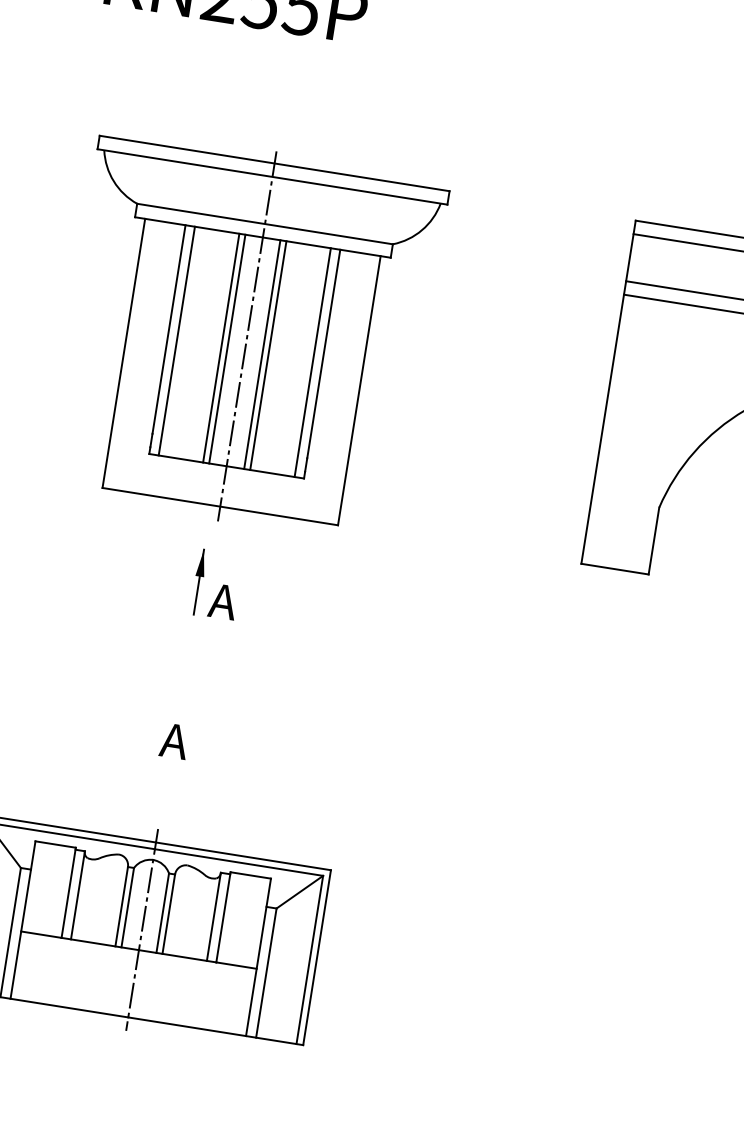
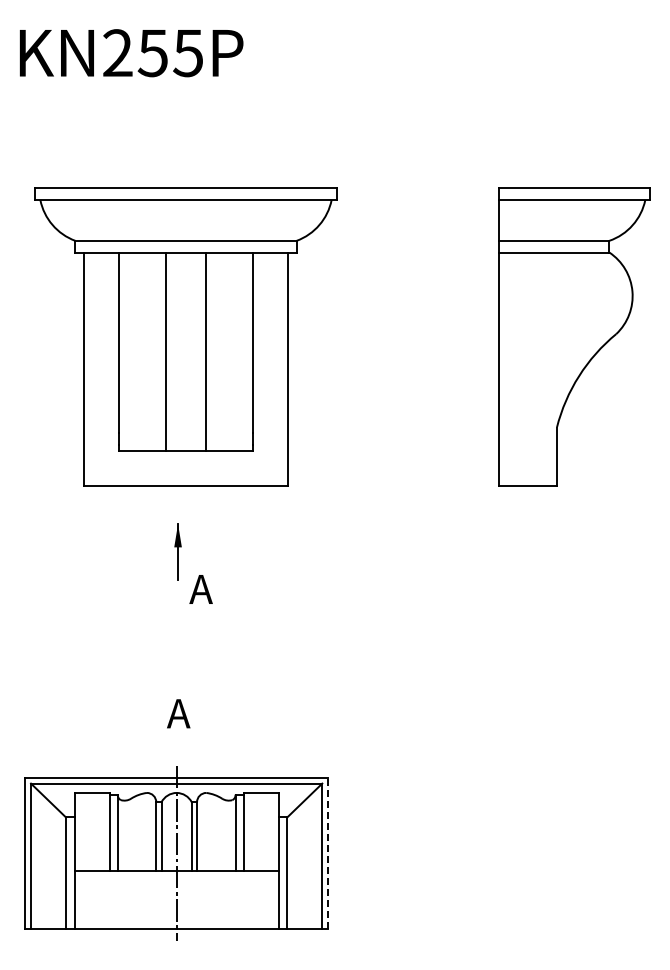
line: (247, 335) -> (186, 337), removed
line: (177, 341) -> (127, 351), removed
line: (226, 349) -> (170, 351), removed
line: (262, 354) -> (201, 351), removed
line: (312, 362) -> (244, 351), removed
text: (222, 601) -> (200, 589), moved
text: (174, 740) -> (178, 713), moved
line: (317, 957) -> (328, 853), solid -> dashed

